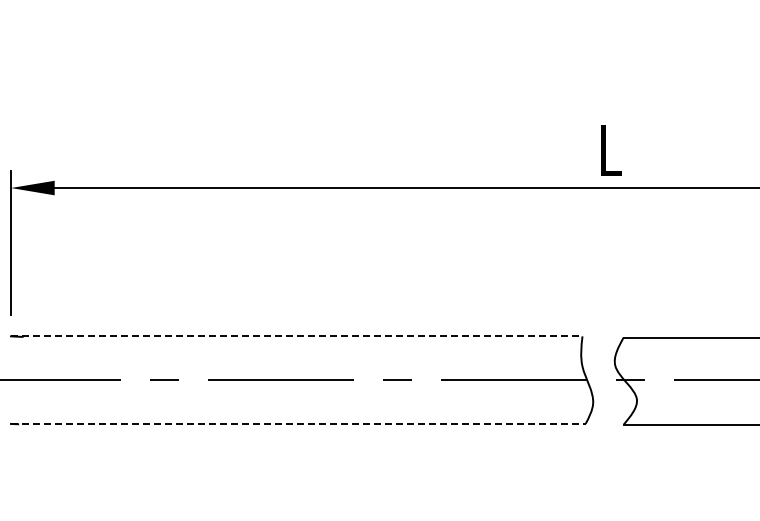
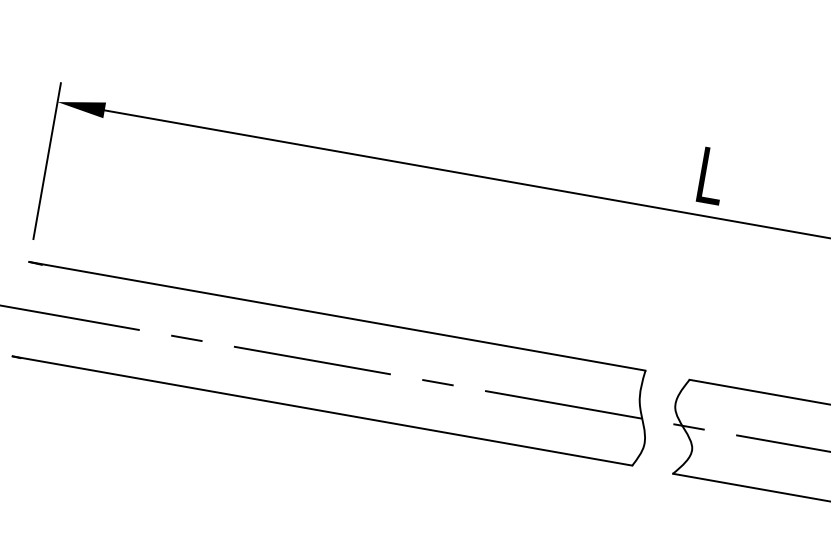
line: (296, 336) -> (337, 316), dashed -> solid
line: (298, 423) -> (322, 410), dashed -> solid

